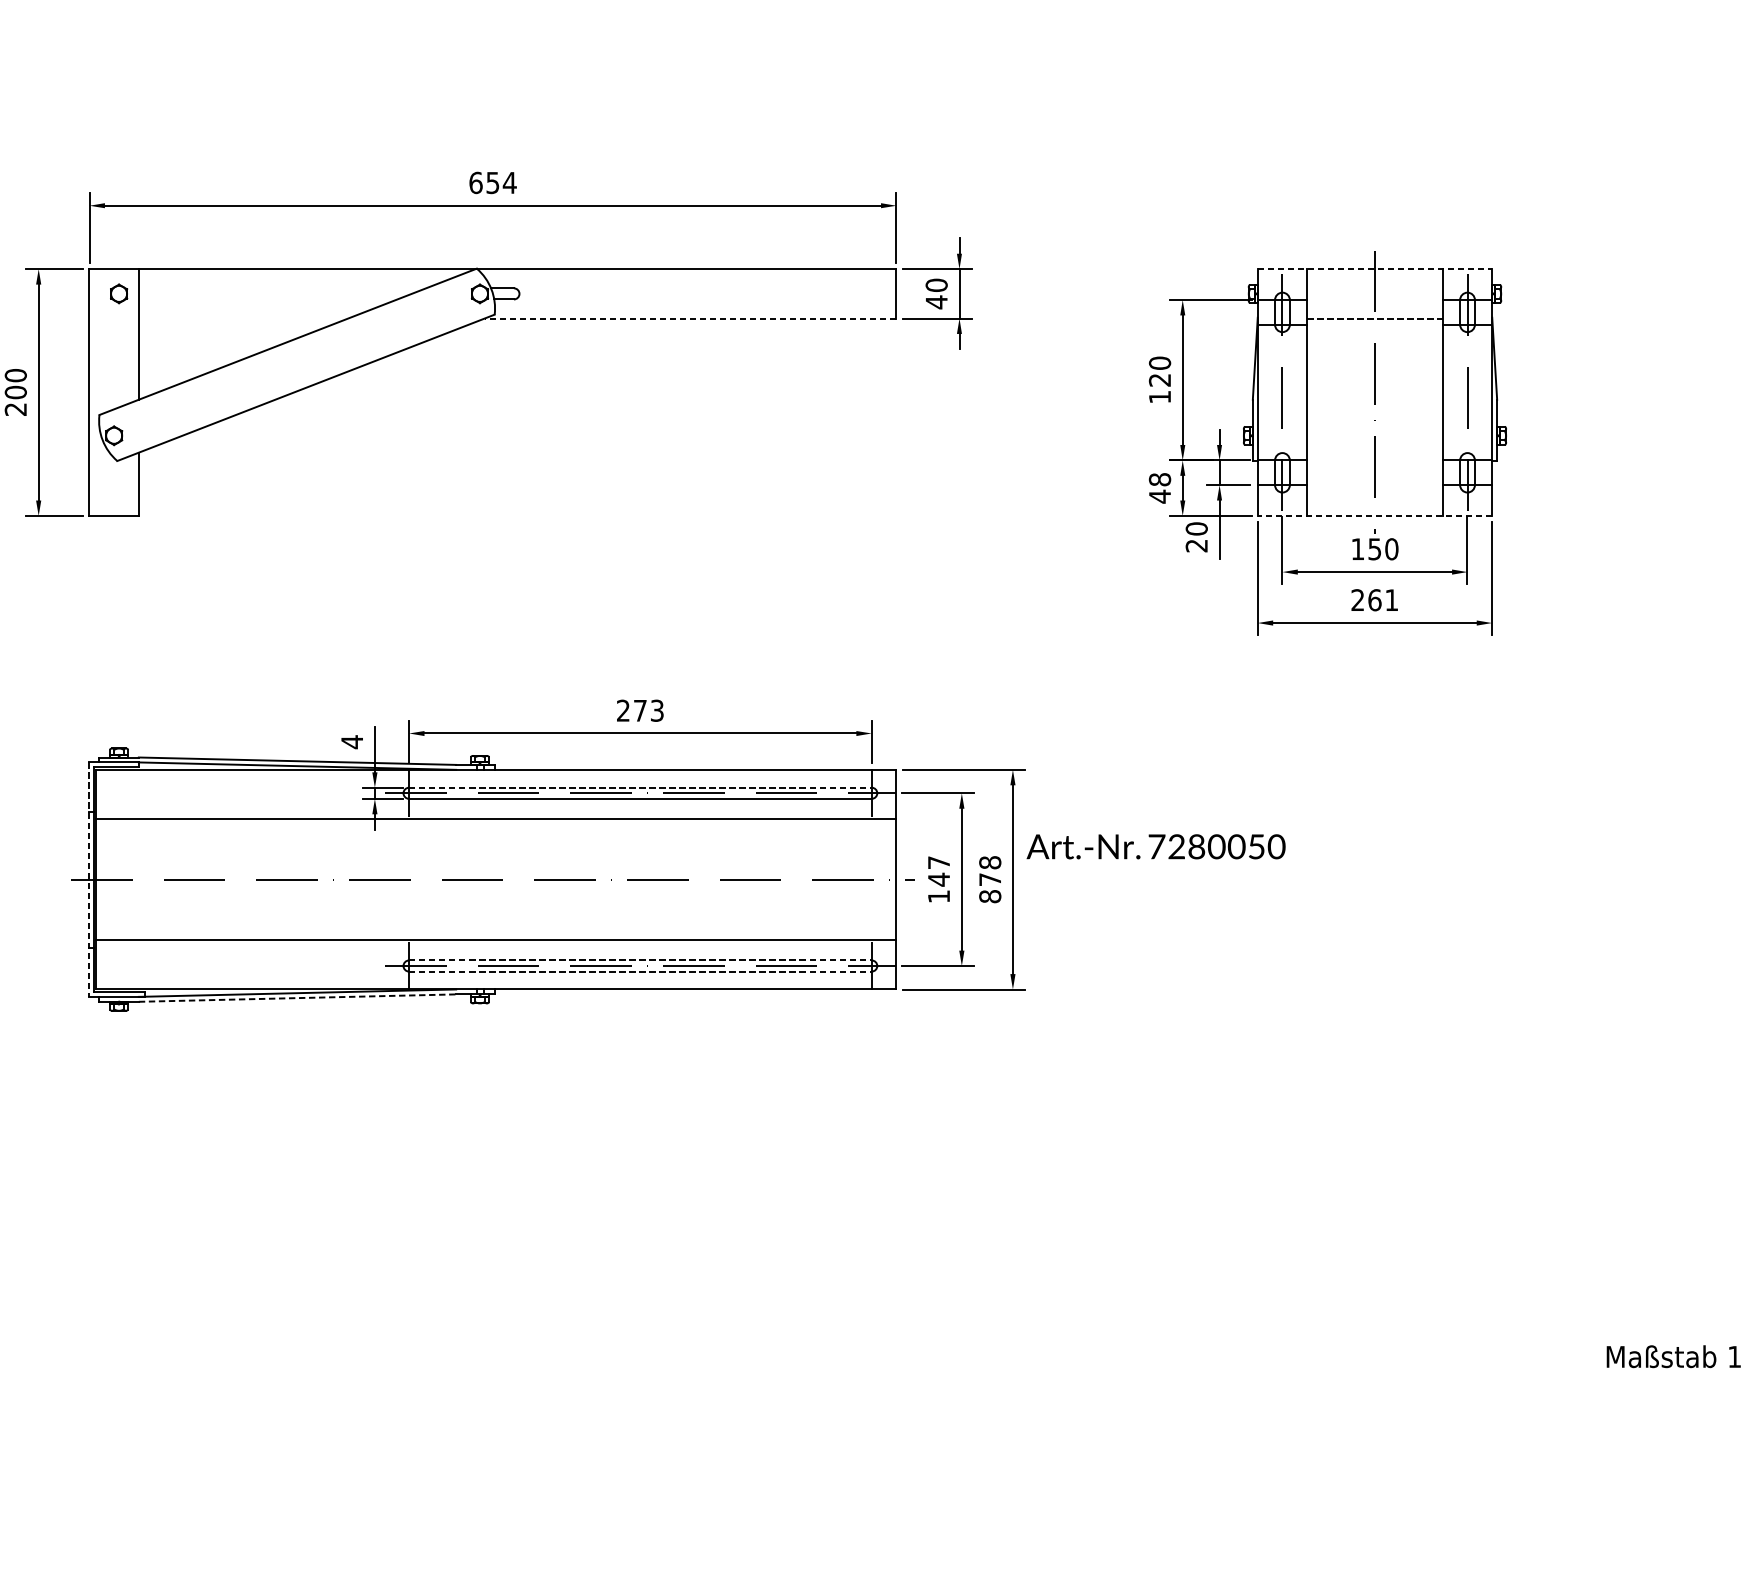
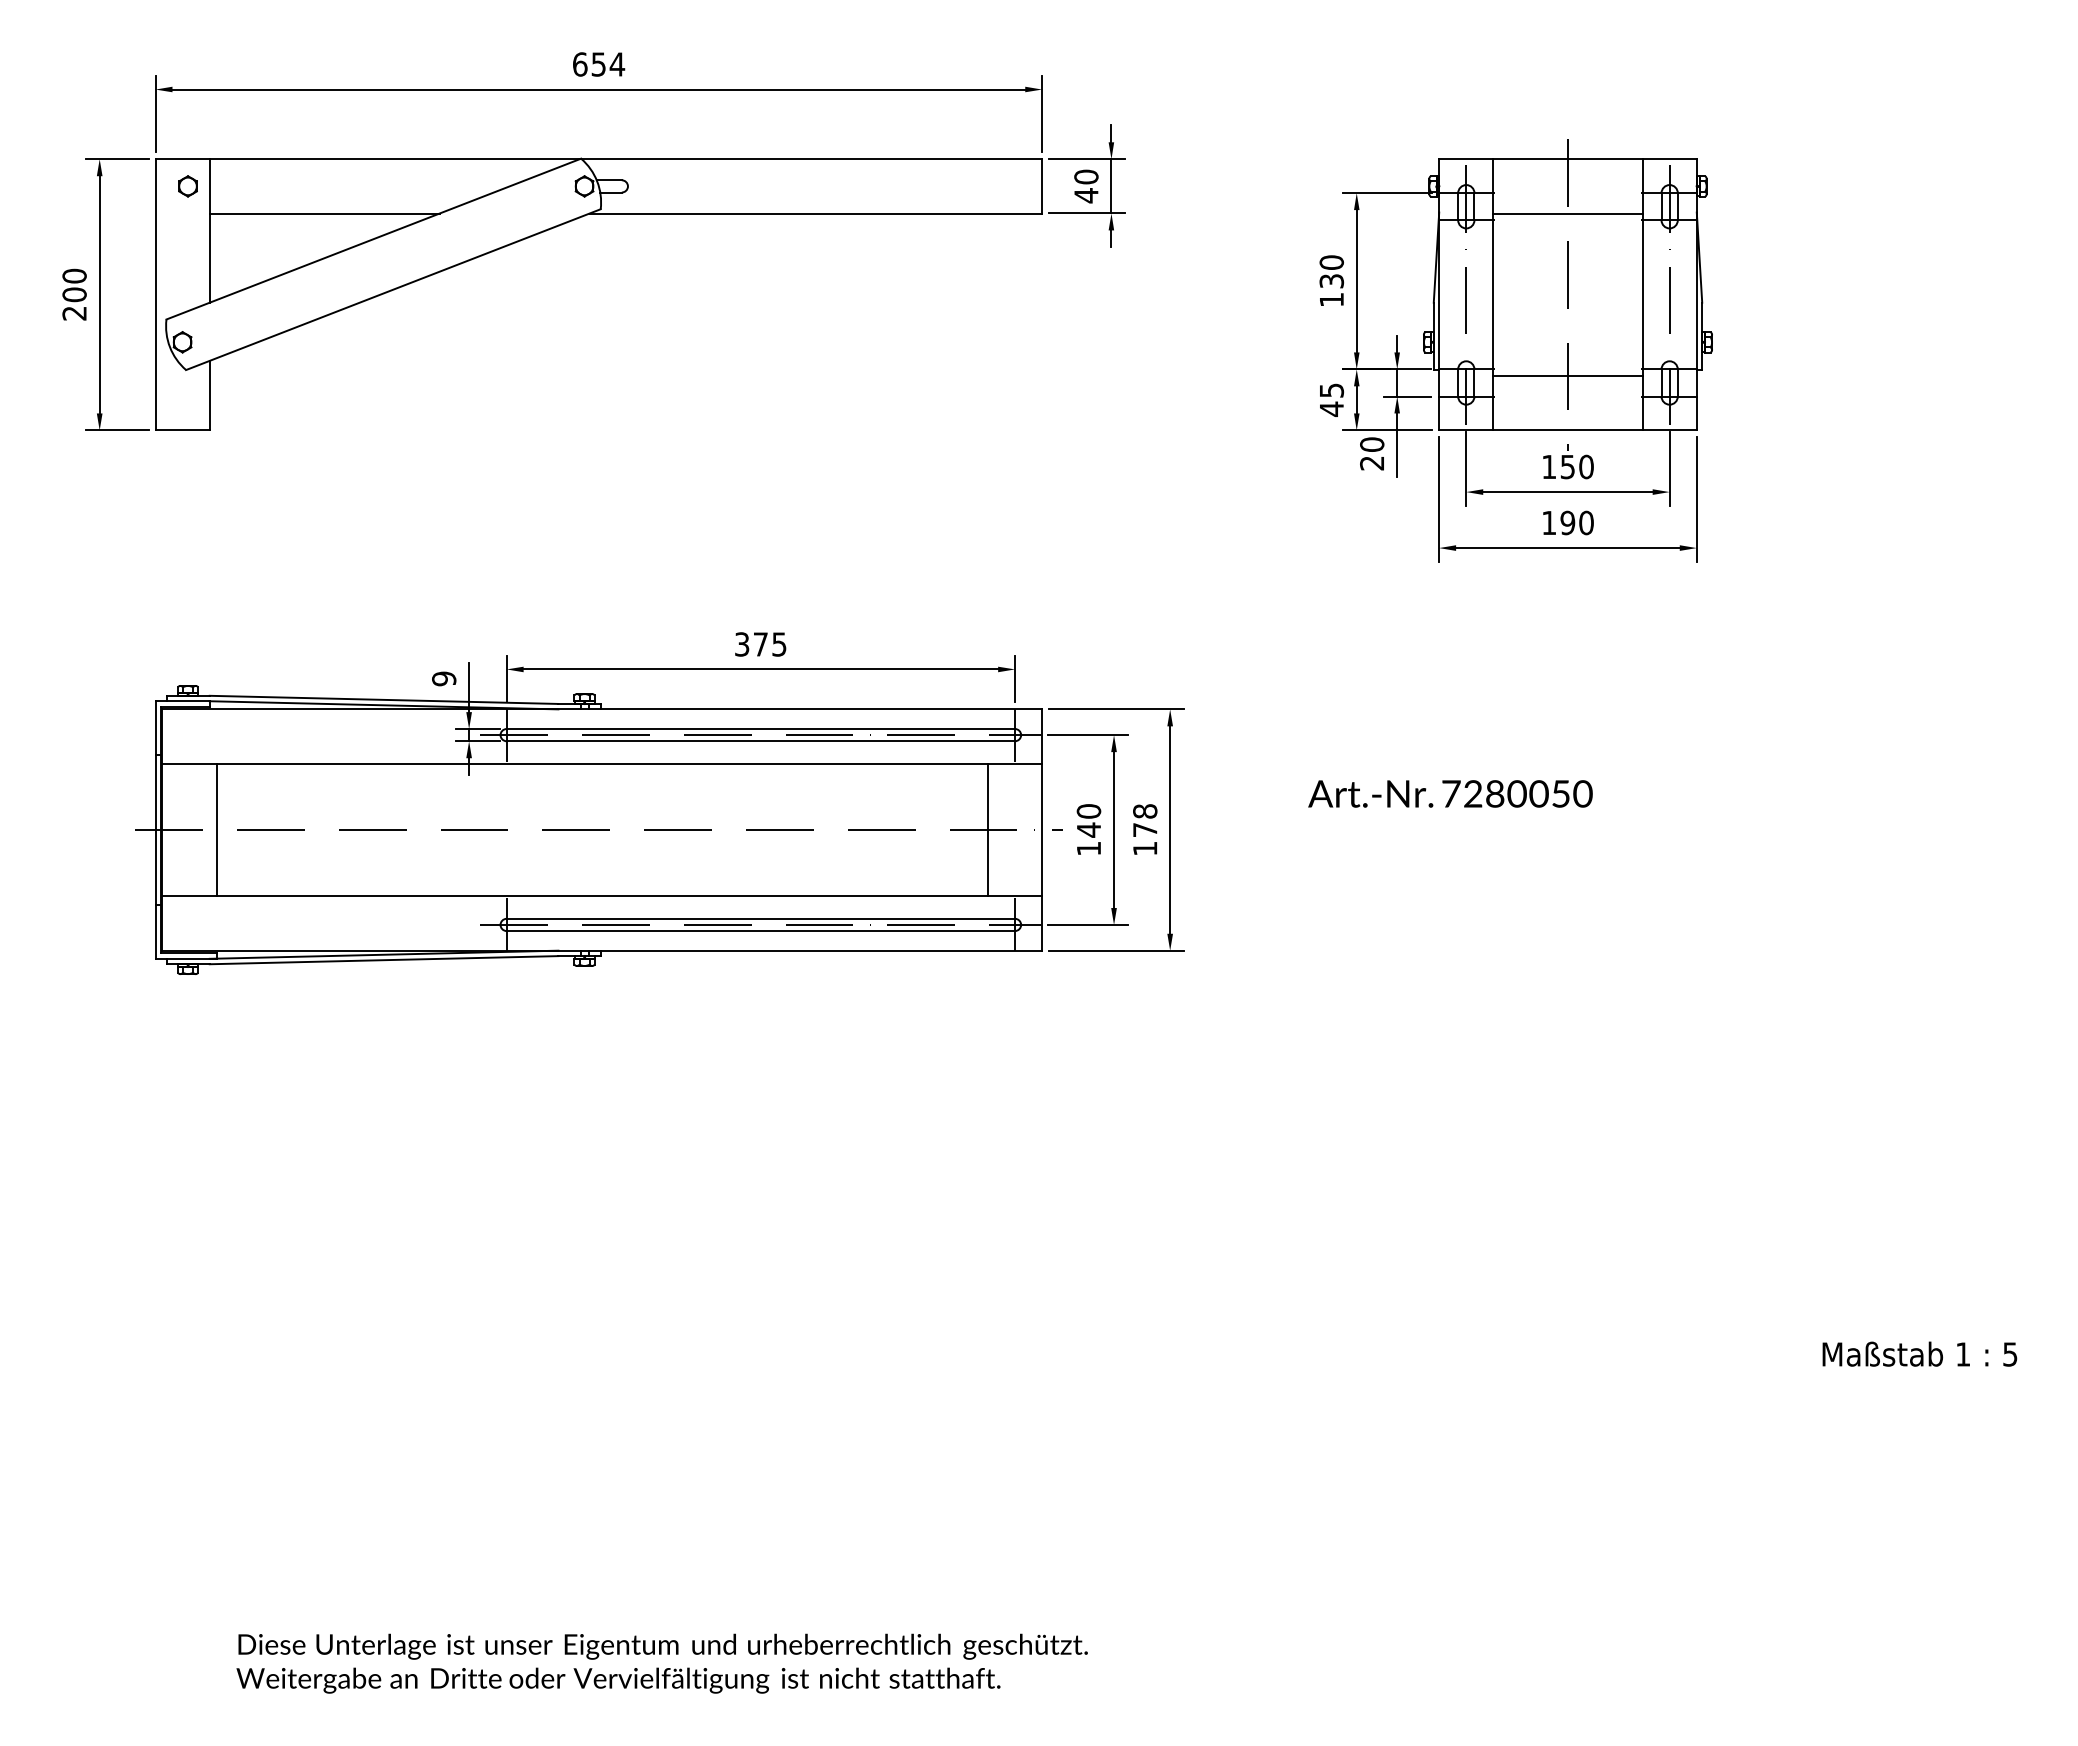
line: (1375, 269) -> (1568, 159), dashed -> solid
line: (243, 318) -> (324, 213), added
line: (690, 318) -> (815, 213), dashed -> solid
line: (1375, 318) -> (1568, 213), dashed -> solid
text: (1160, 380) -> (1332, 281), 120 -> 130
line: (1374, 466) -> (1567, 376), added
text: (1159, 479) -> (1331, 390), 48 -> 45
line: (1375, 516) -> (1568, 430), dashed -> solid
text: (1374, 599) -> (1567, 522), 261 -> 190
text: (640, 710) -> (760, 644), 273 -> 375
text: (352, 741) -> (444, 678), 4 -> 9
line: (641, 788) -> (761, 729), dashed -> solid
text: (1156, 846) -> (1450, 793), moved
text: (938, 862) -> (1088, 811), 147 -> 140
line: (144, 879) -> (216, 829), added
line: (846, 879) -> (987, 829), added
line: (89, 880) -> (155, 830), dashed -> solid
text: (990, 896) -> (1145, 848), 878 -> 178
line: (641, 960) -> (761, 918), dashed -> solid
line: (641, 972) -> (761, 931), dashed -> solid
line: (297, 998) -> (384, 960), dashed -> solid

